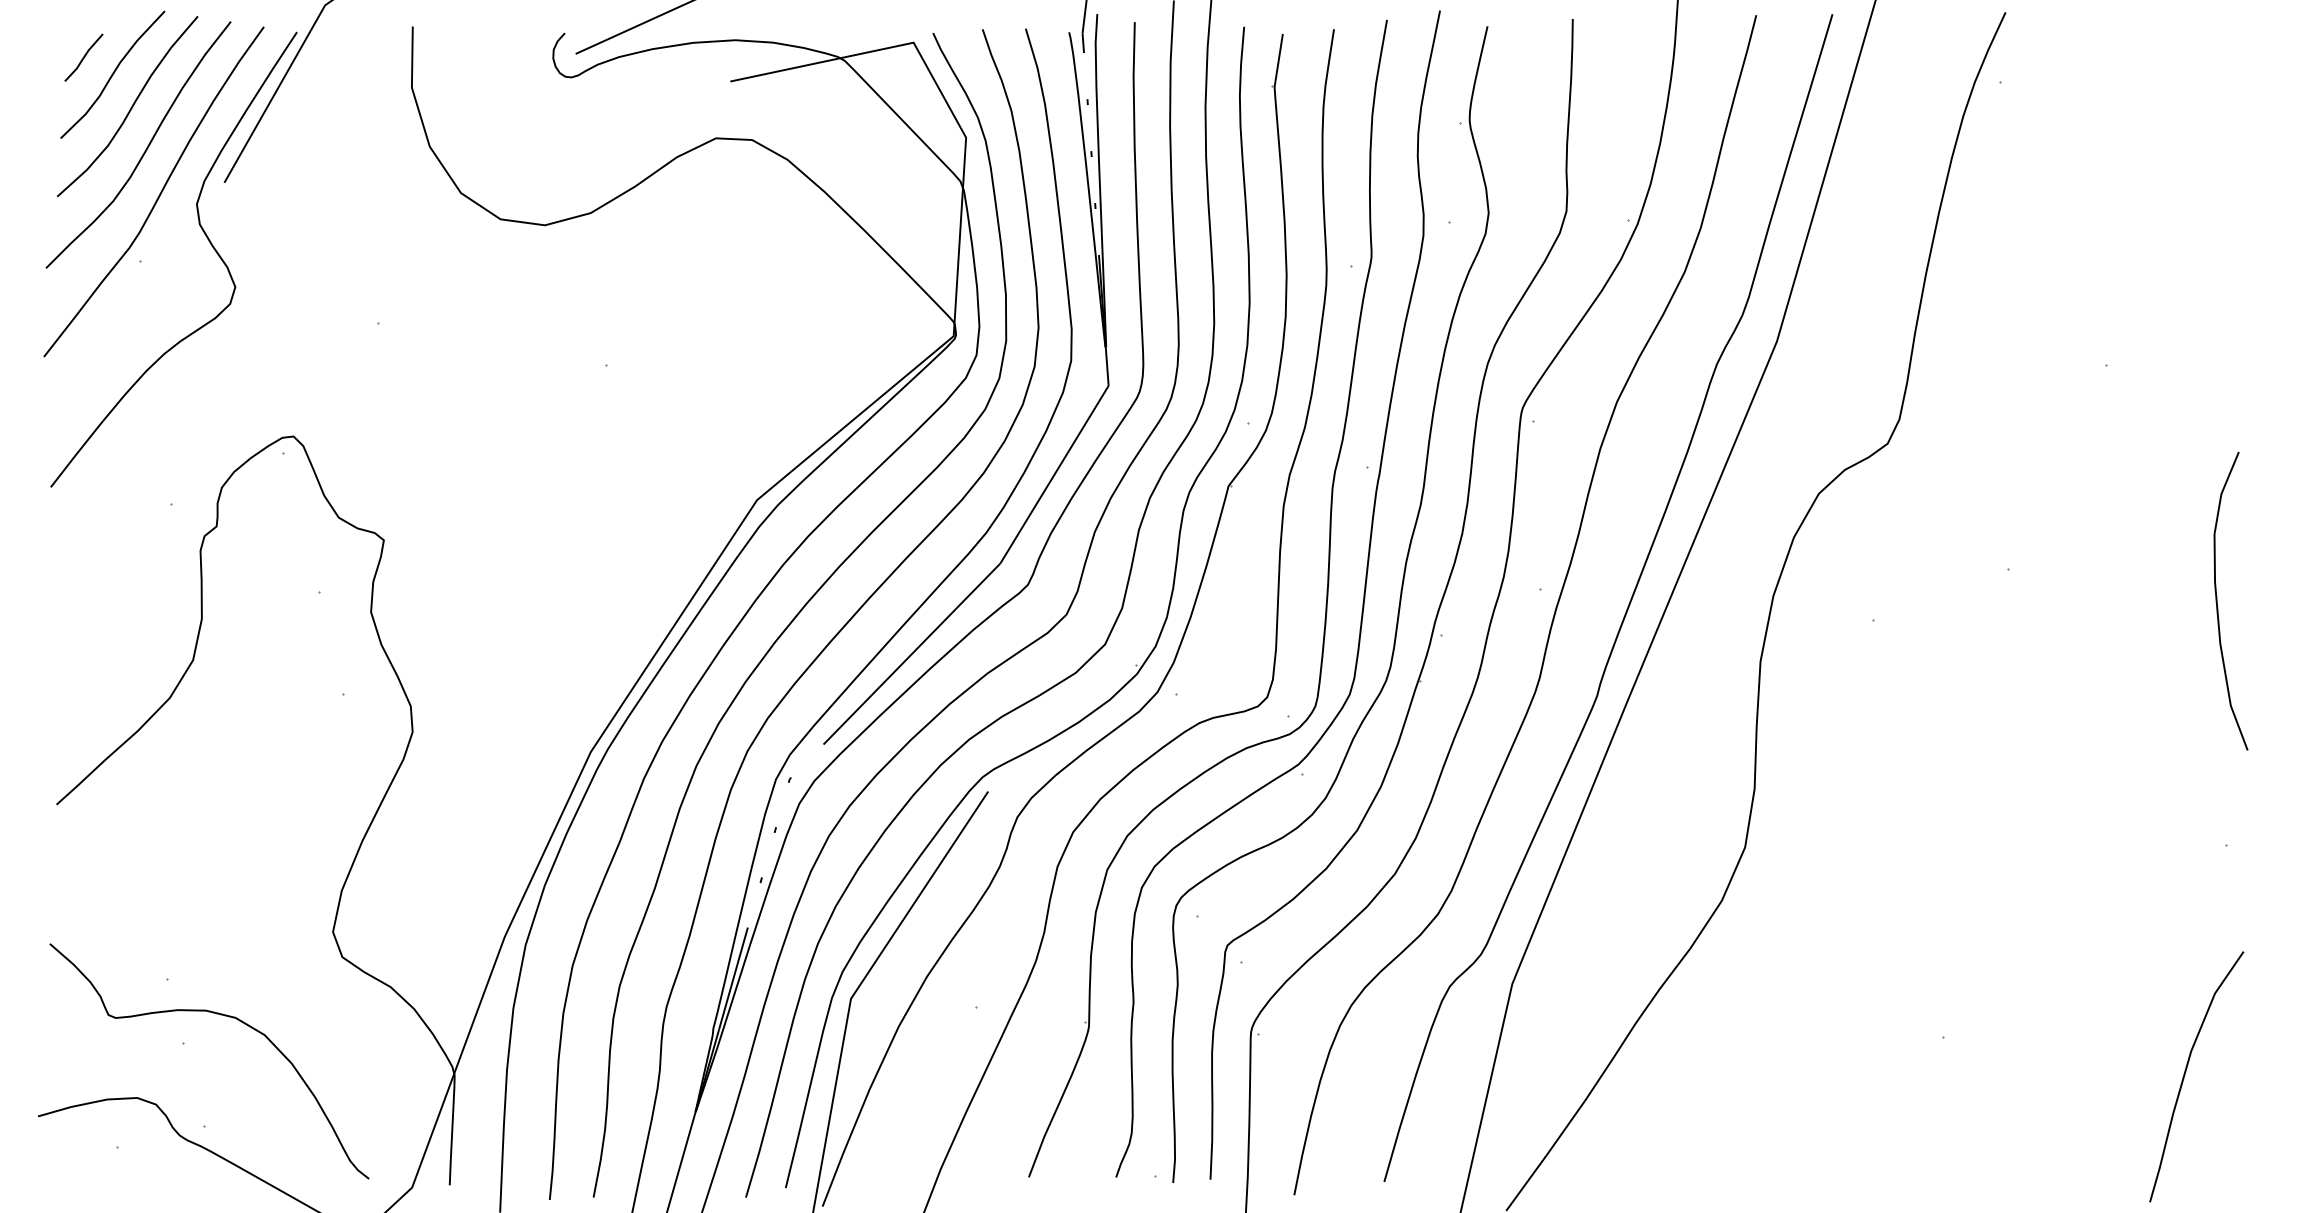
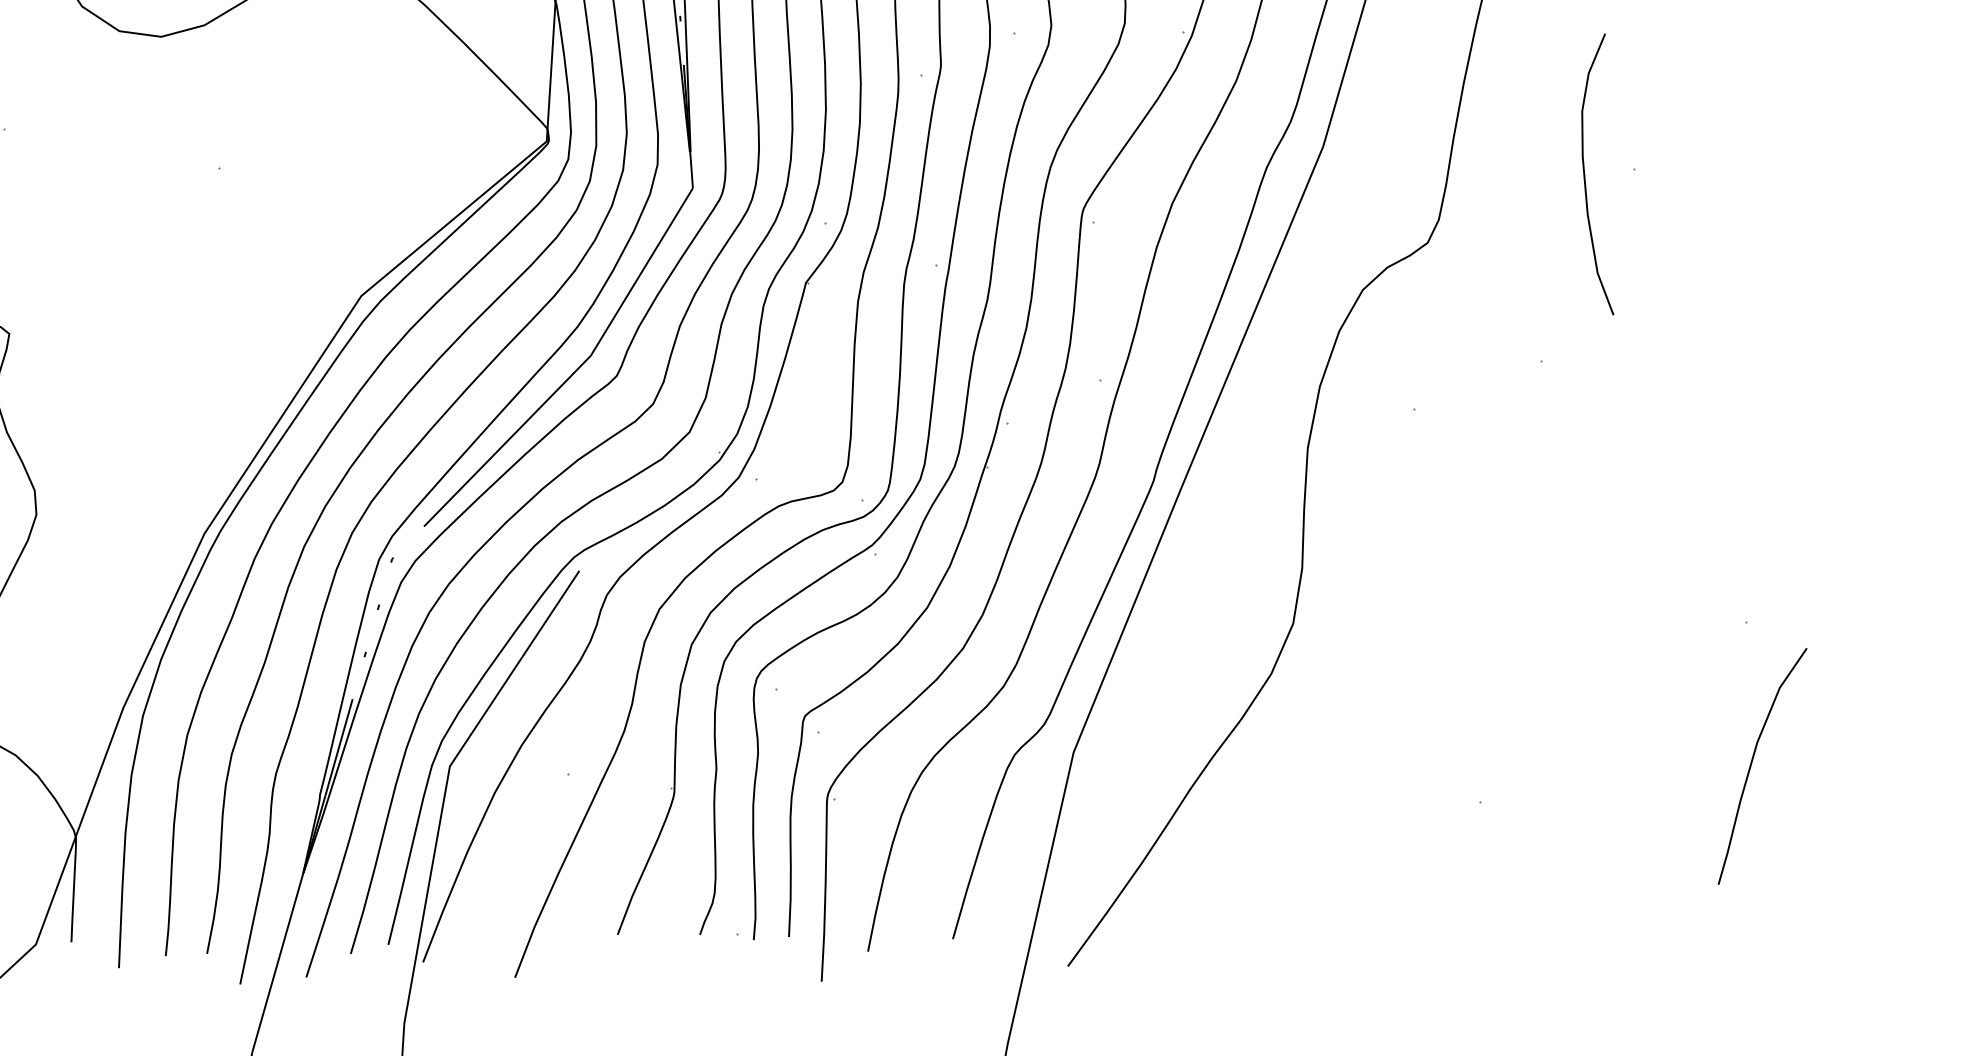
curve: (2217, 600) -> (1585, 173), moved
curve: (2185, 1075) -> (1752, 765), moved

